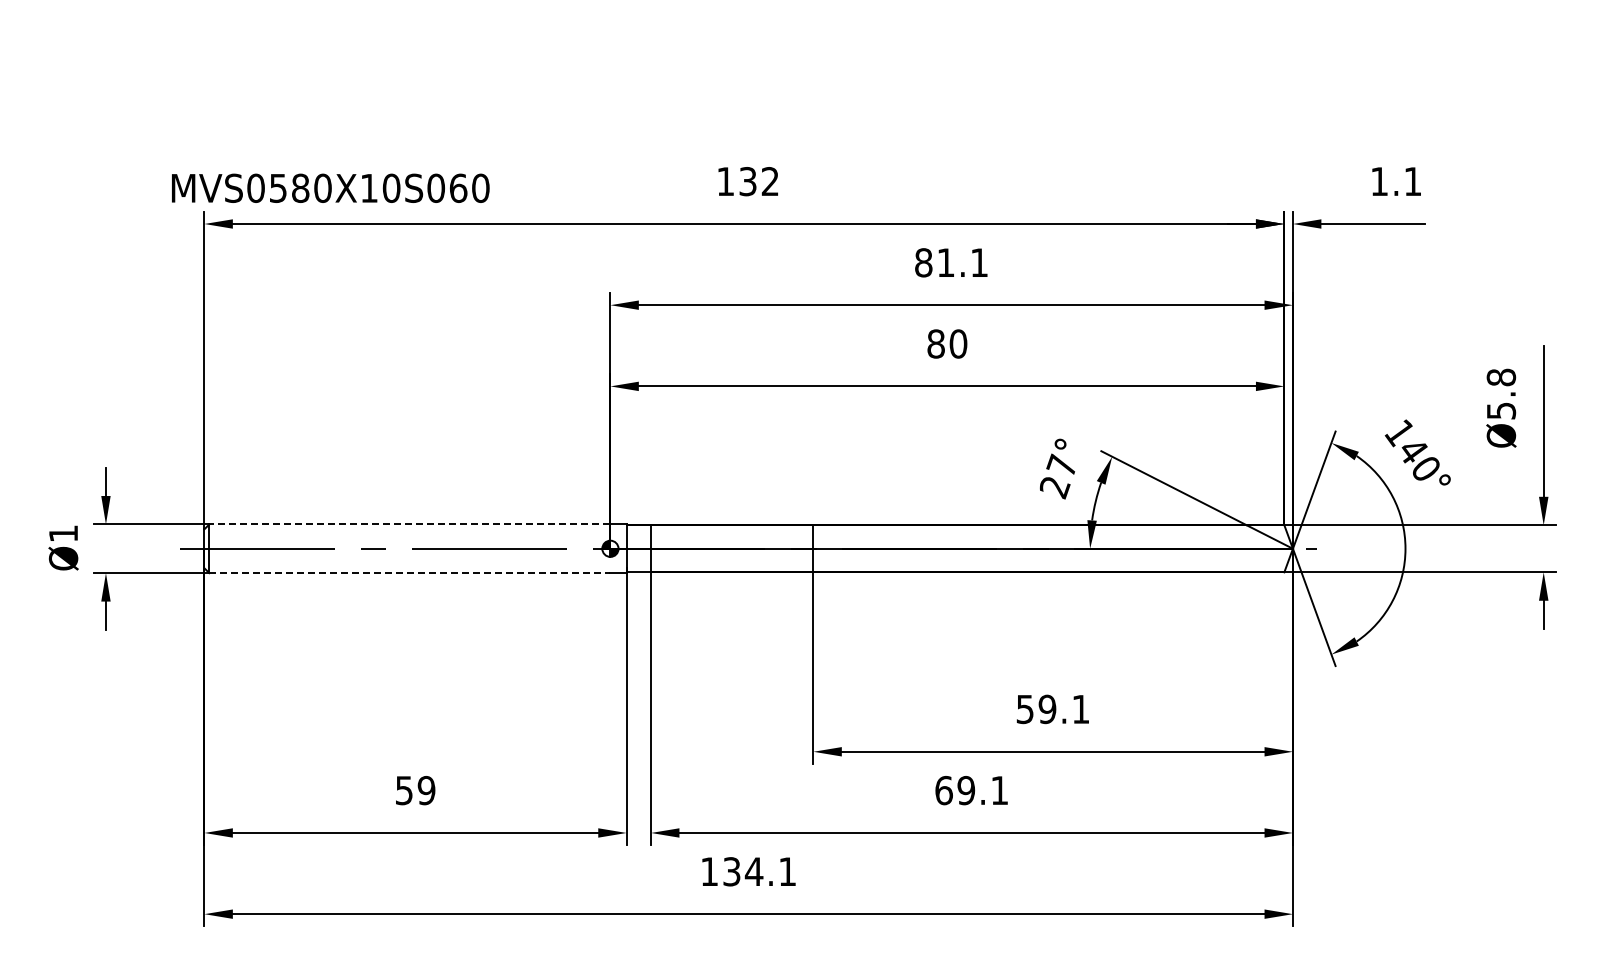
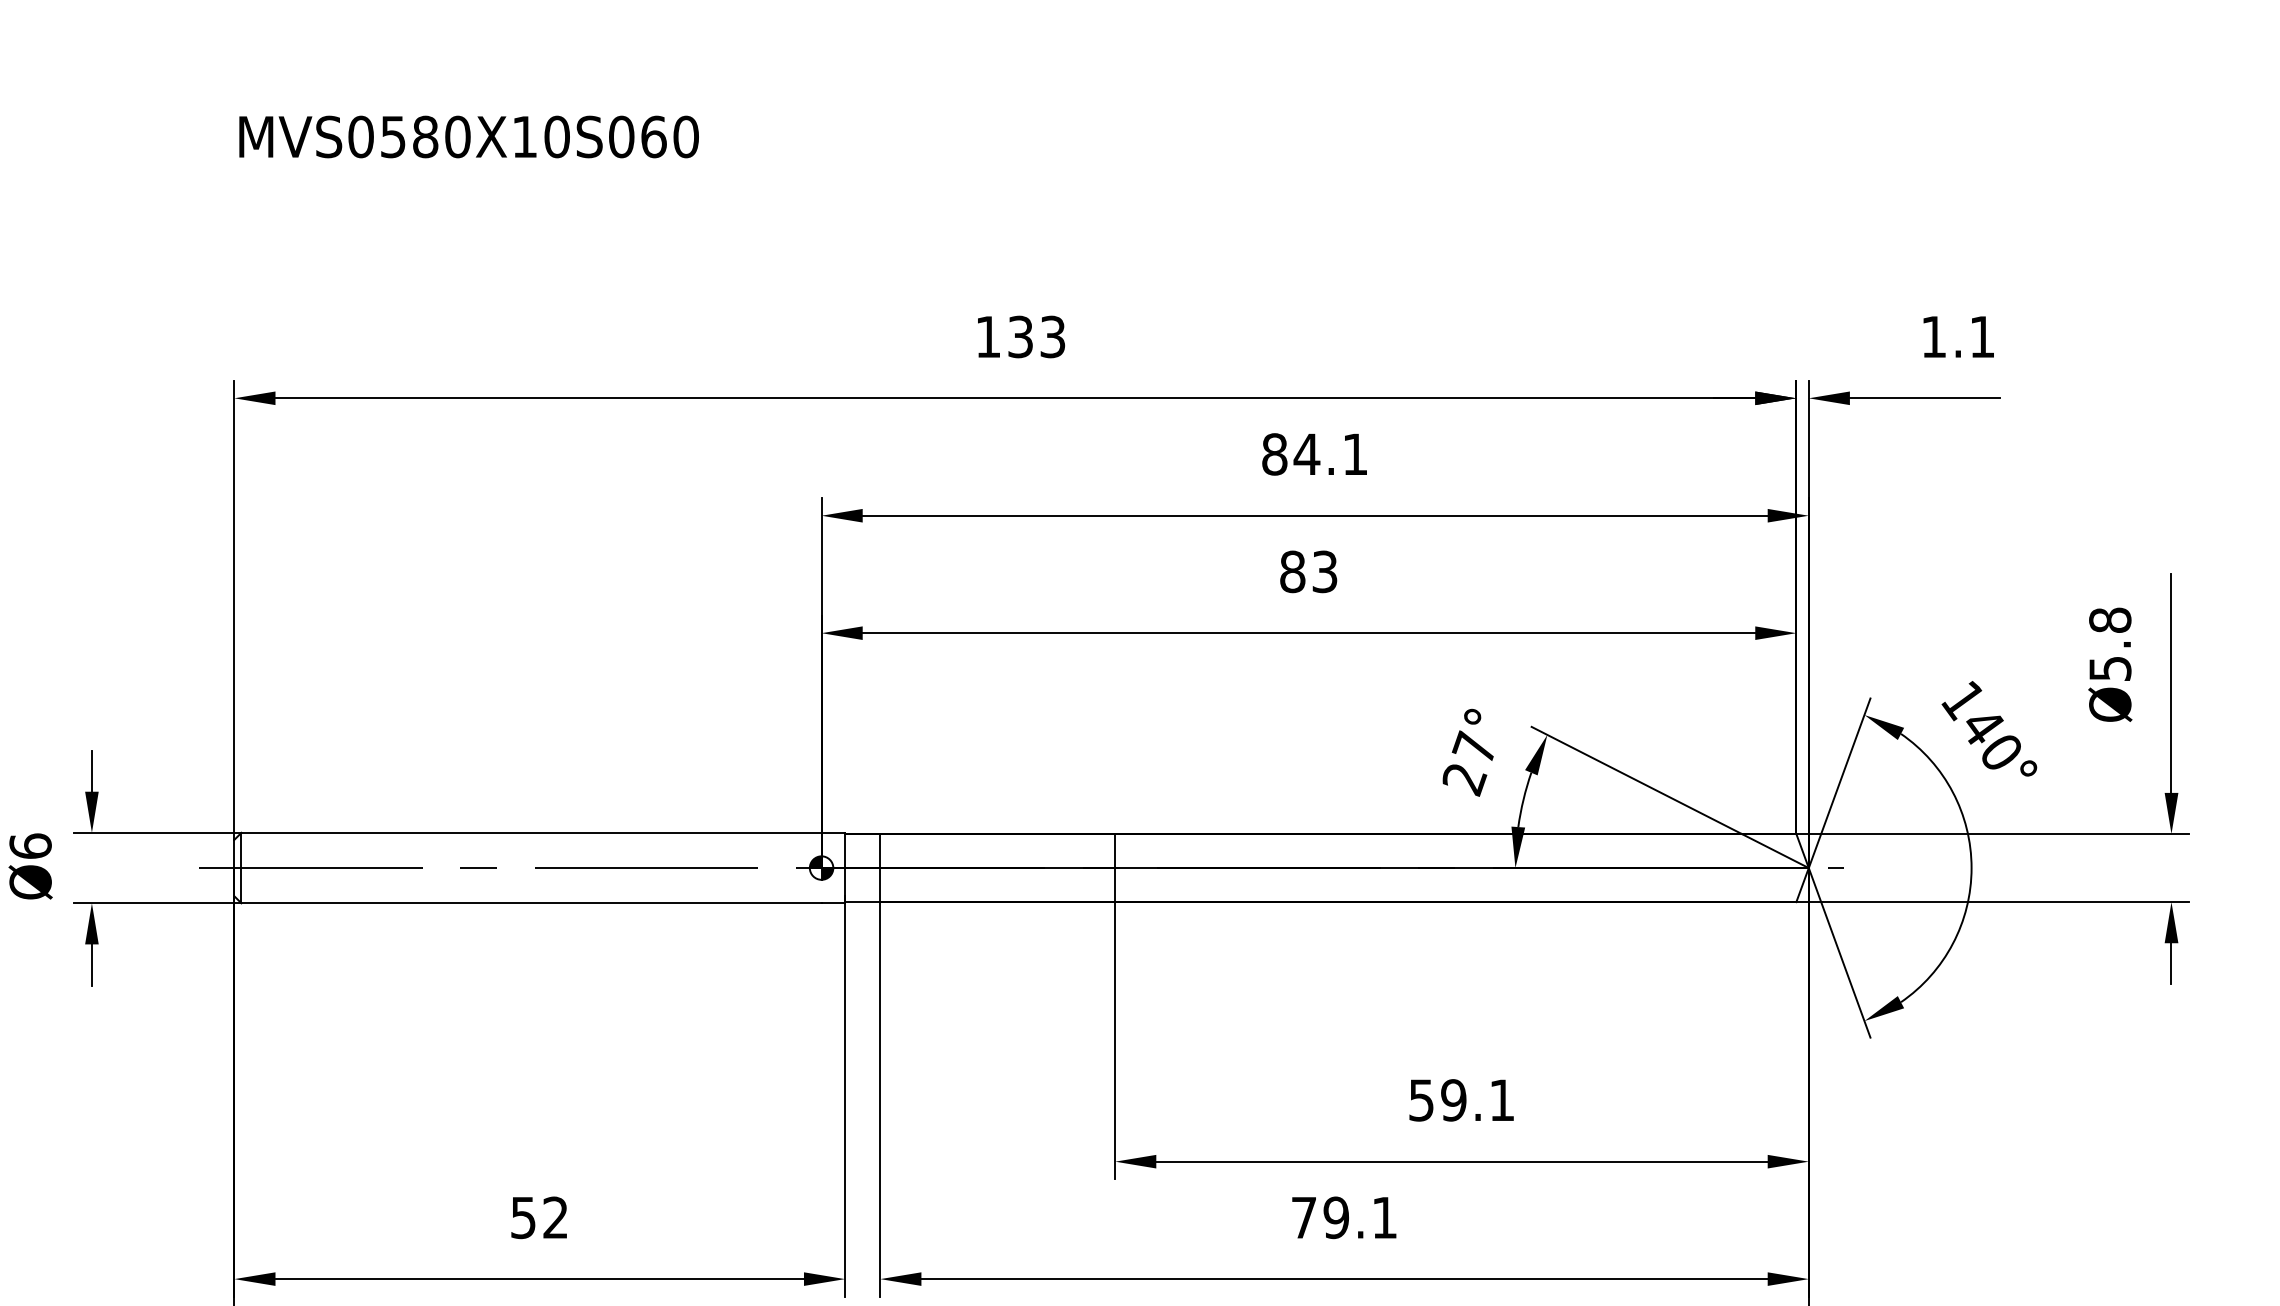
text: (769, 181) -> (1051, 336), 132 -> 133
text: (330, 187) -> (468, 135), moved
text: (945, 262) -> (1306, 453), 81.1 -> 84.1
text: (958, 343) -> (1325, 571), 80 -> 83
line: (409, 524) -> (530, 832), dashed -> solid
text: (63, 533) -> (30, 845), Ø1 -> Ø6
line: (409, 573) -> (530, 903), dashed -> solid
text: (426, 790) -> (555, 1217), 59 -> 52
text: (943, 790) -> (1303, 1217), 69.1 -> 79.1

